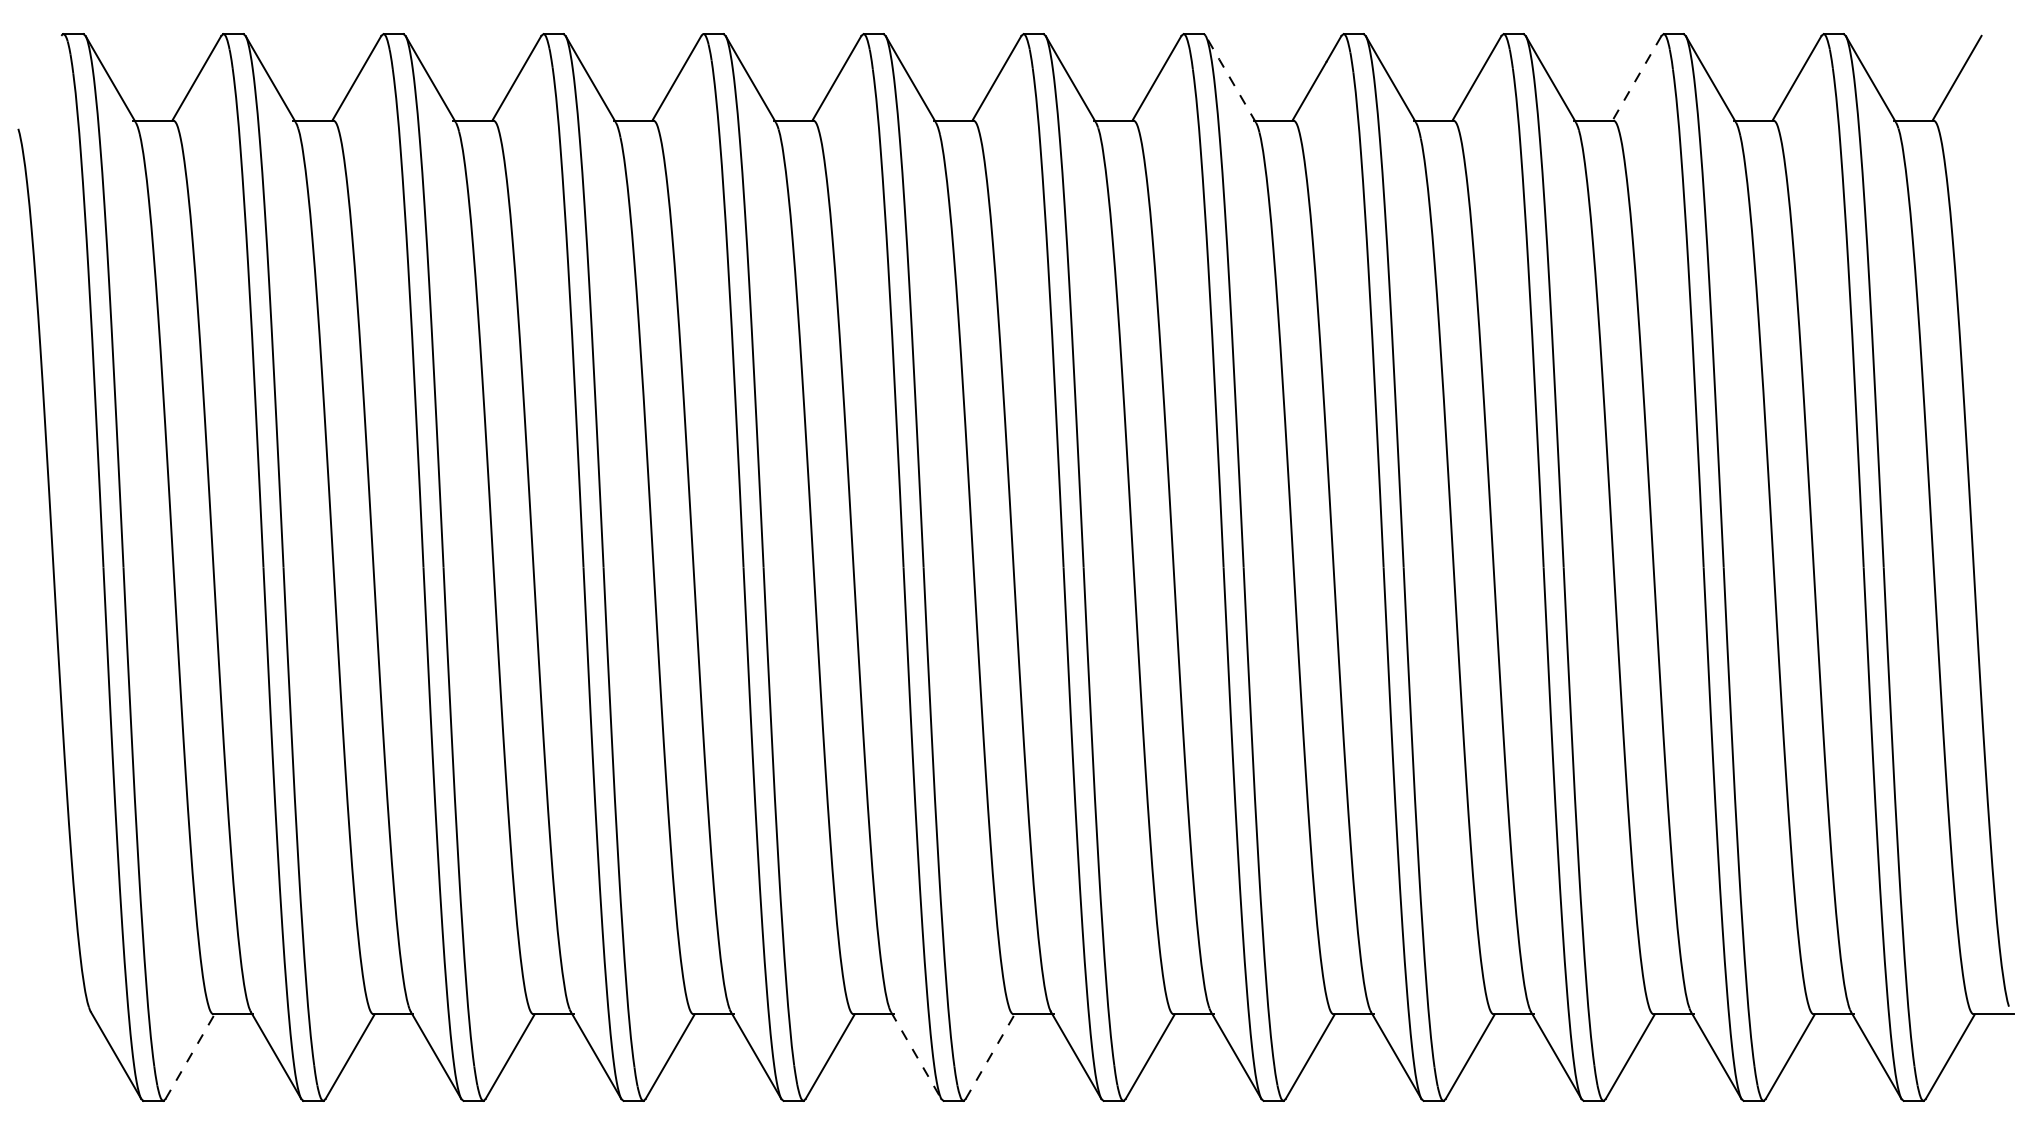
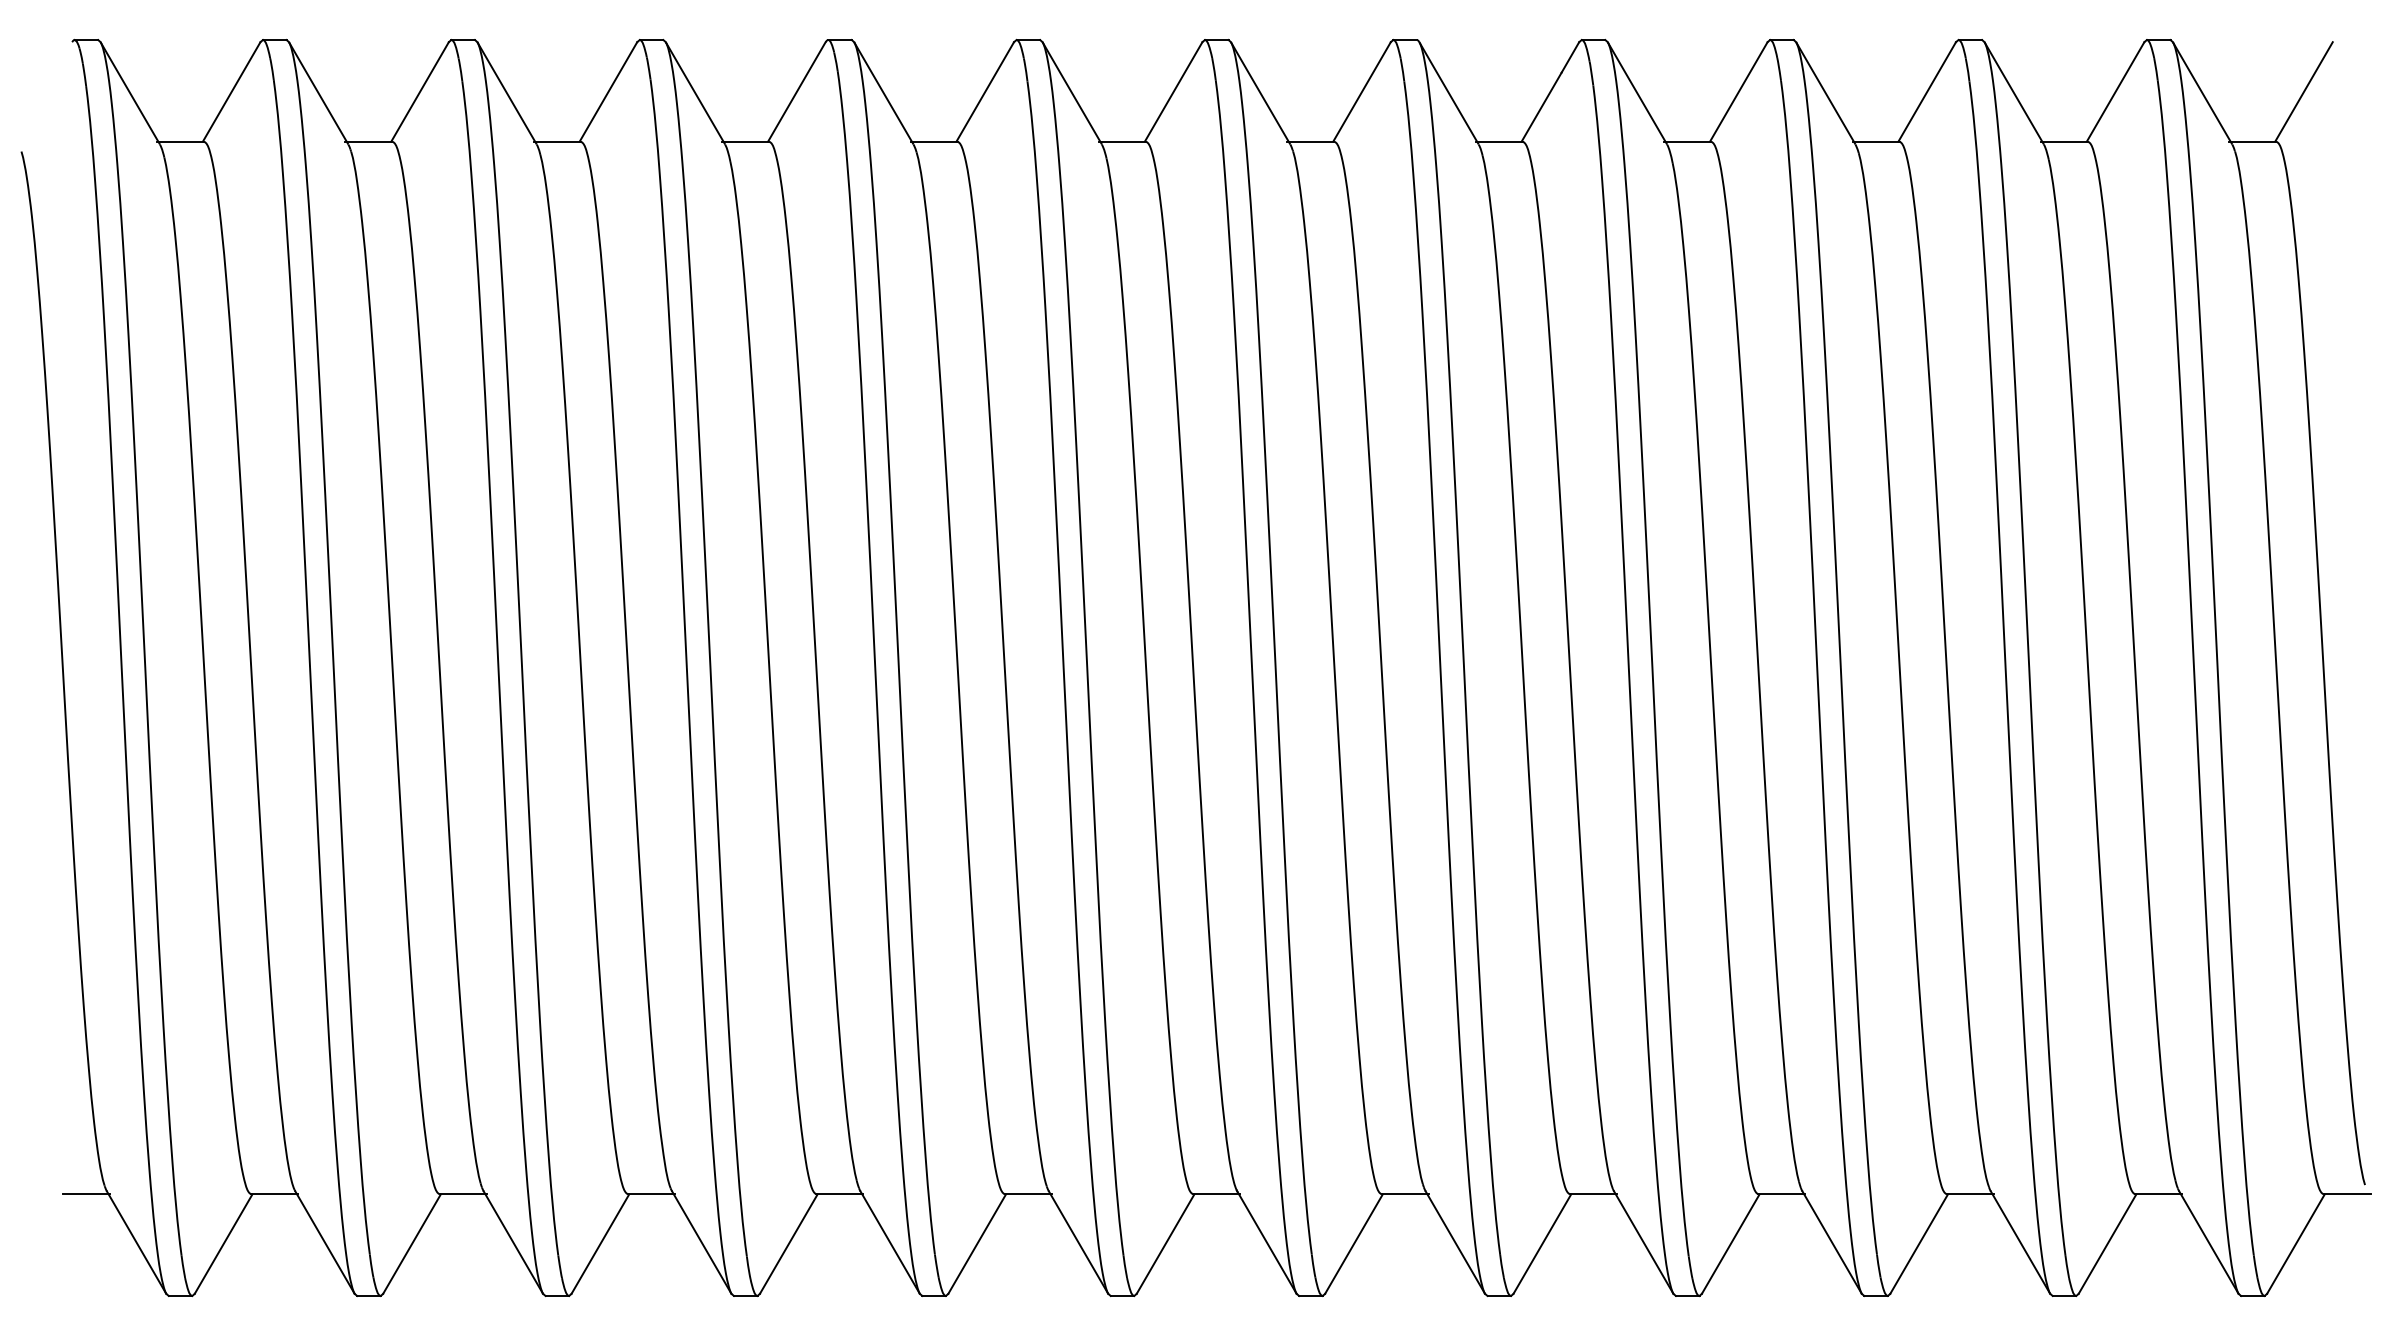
line: (1230, 78) -> (1448, 92), dashed -> solid
line: (1637, 78) -> (1927, 92), dashed -> solid
line: (72, 1013) -> (85, 1193), added
line: (189, 1056) -> (223, 1243), dashed -> solid
line: (916, 1056) -> (1078, 1243), dashed -> solid
line: (990, 1056) -> (1165, 1243), dashed -> solid

